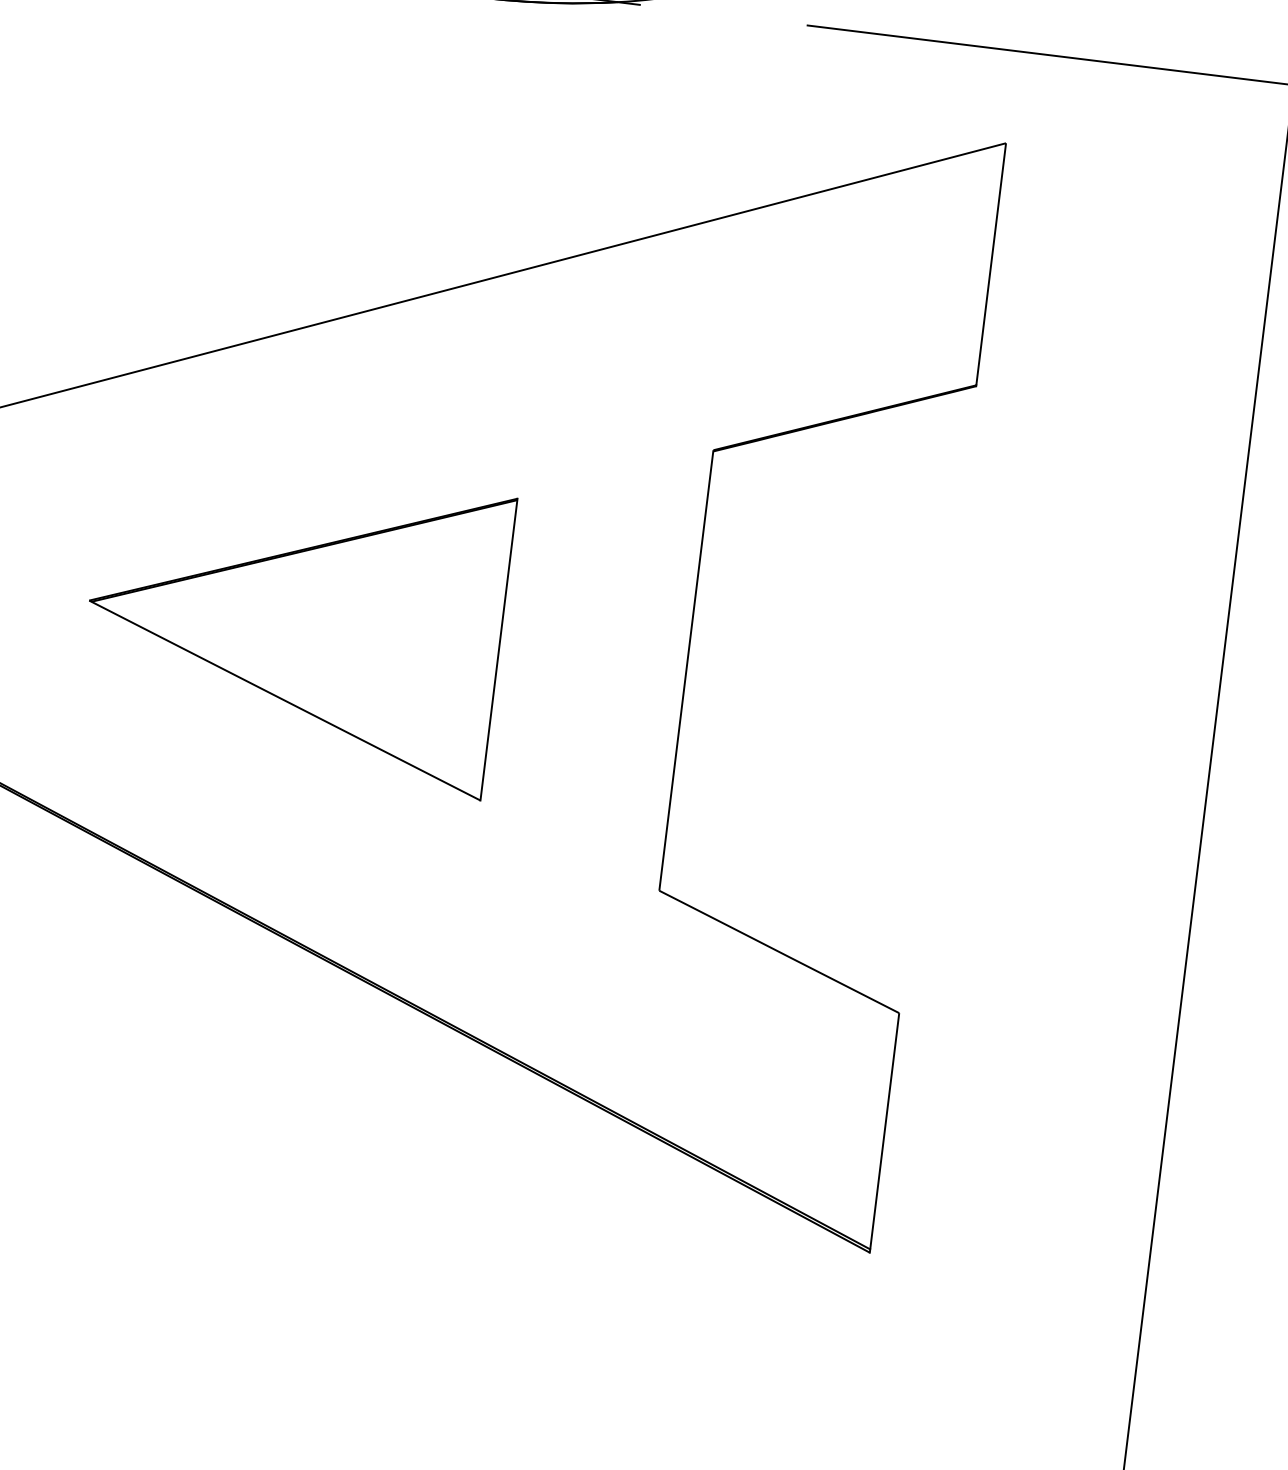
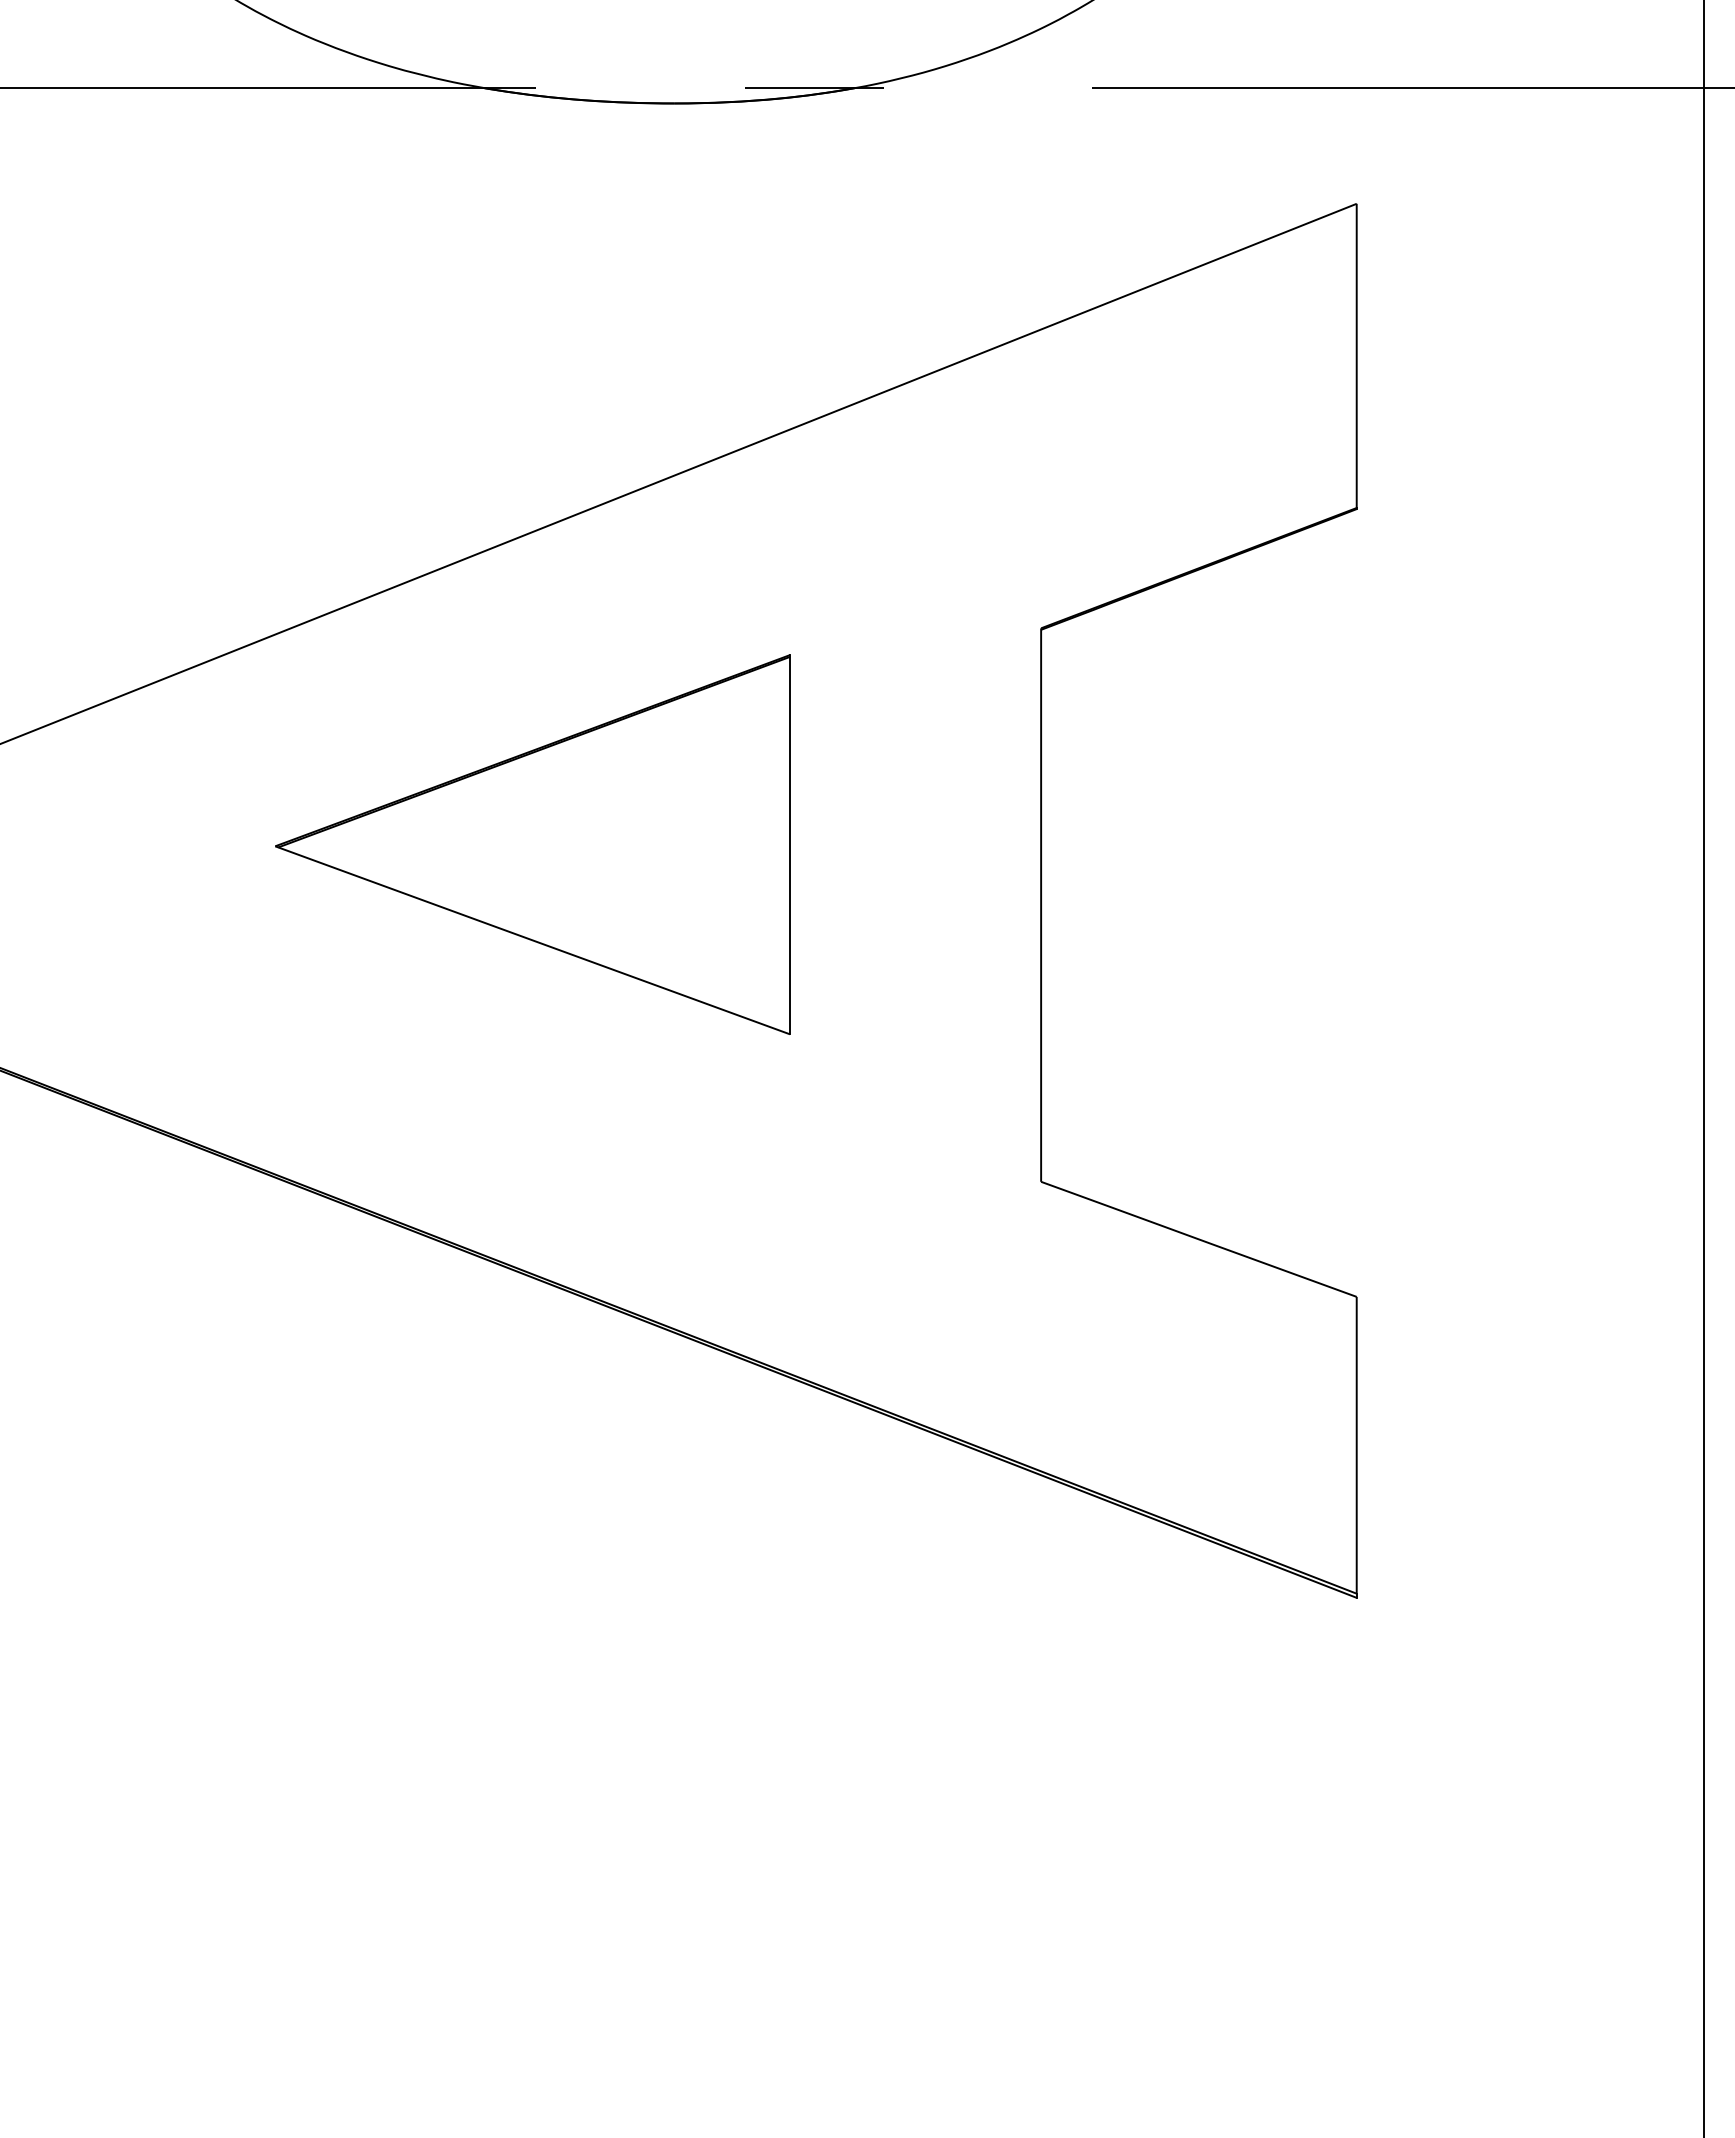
part: (294, 624) -> (532, 844), moved

